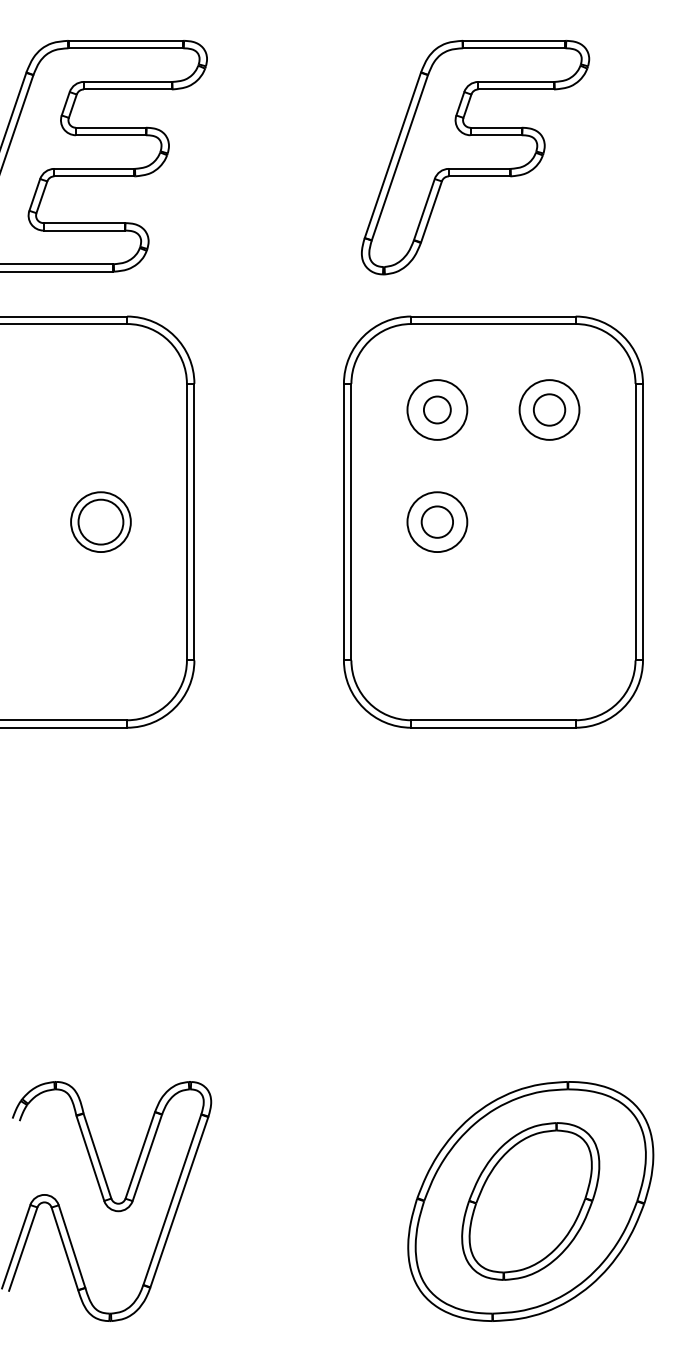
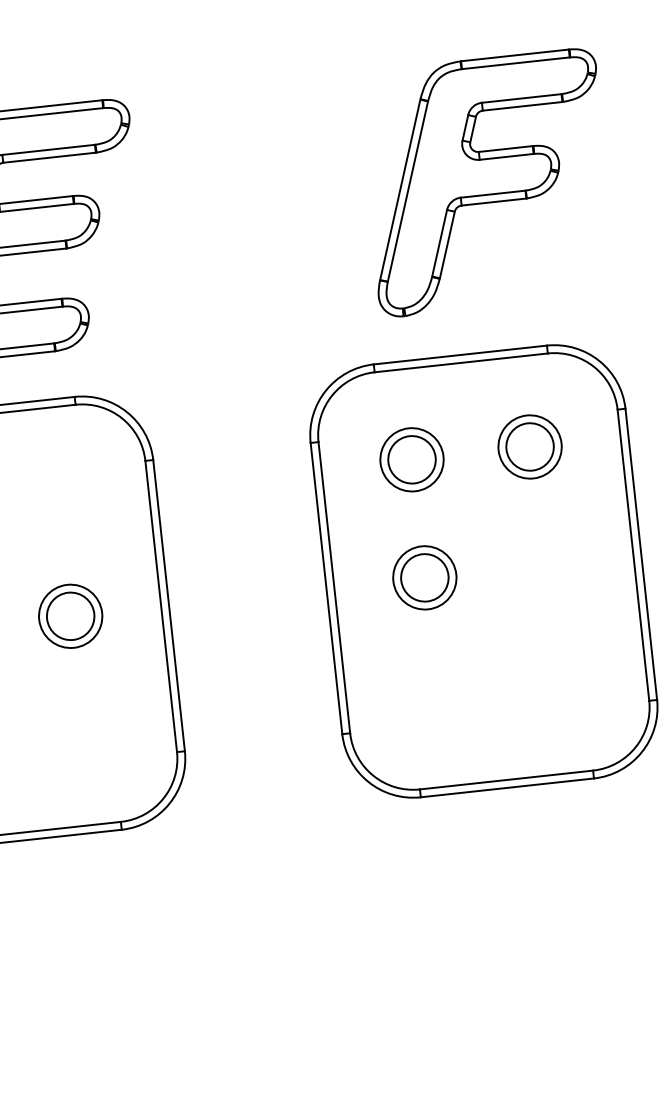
part: (475, 157) -> (487, 182), moved
circle: (436, 409) -> (411, 459), size x1.67
circle: (549, 409) -> (529, 446), size x1.43
circle: (436, 521) -> (423, 577), size x1.43

